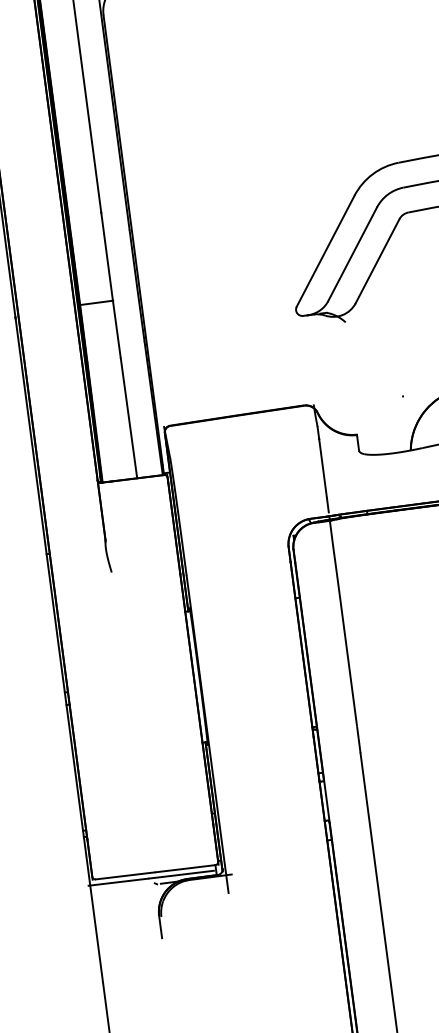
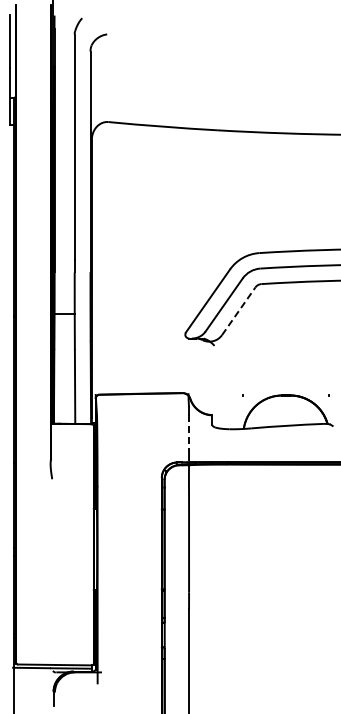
line: (378, 259) -> (239, 310), solid -> dashed
line: (323, 469) -> (189, 433), solid -> dashed

